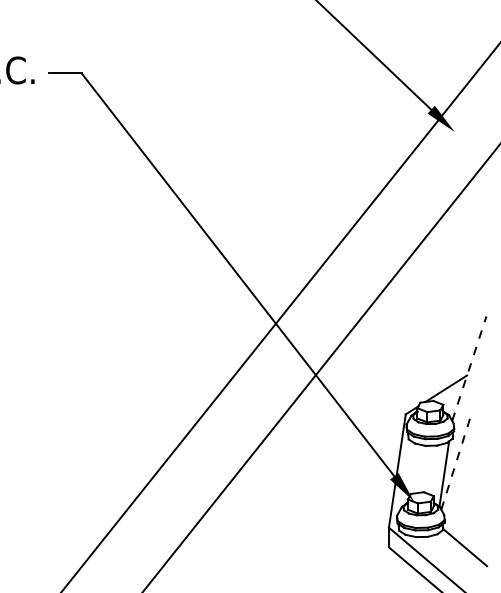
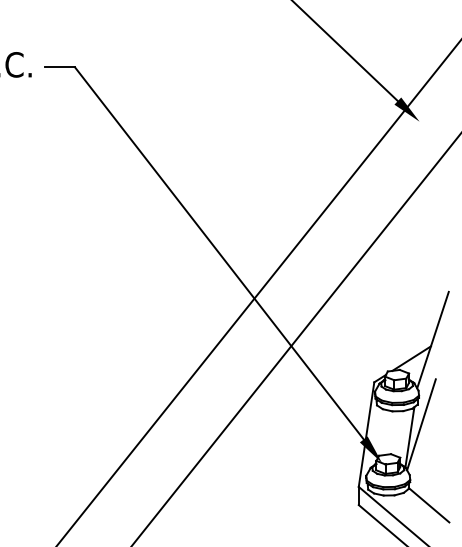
line: (468, 369) -> (432, 340), dashed -> solid
line: (456, 460) -> (421, 424), dashed -> solid

